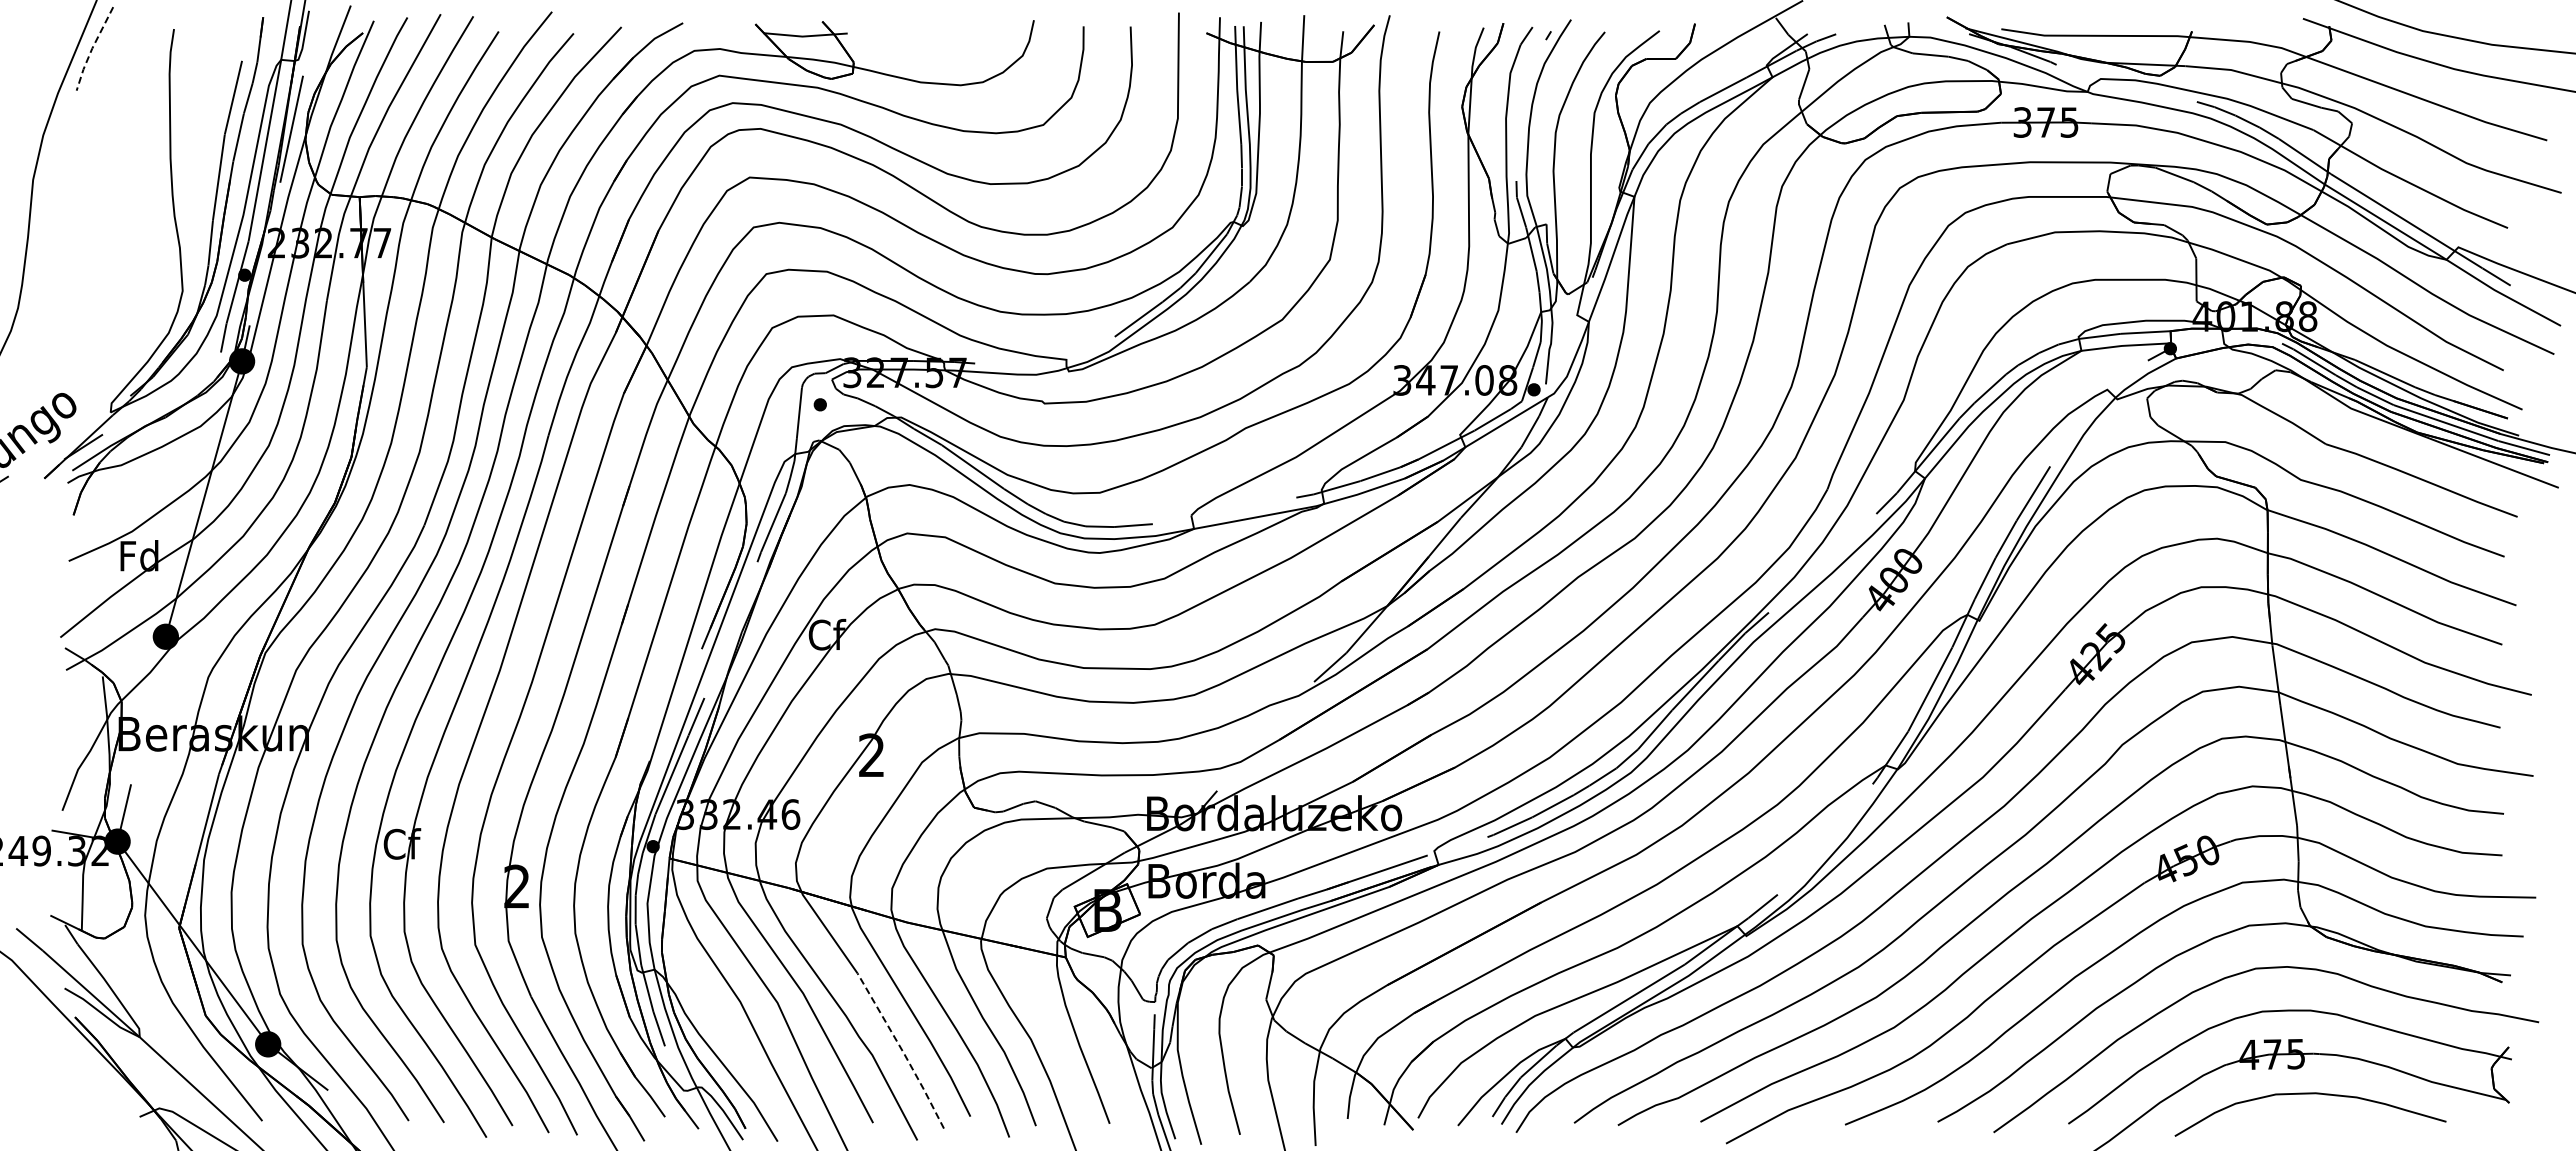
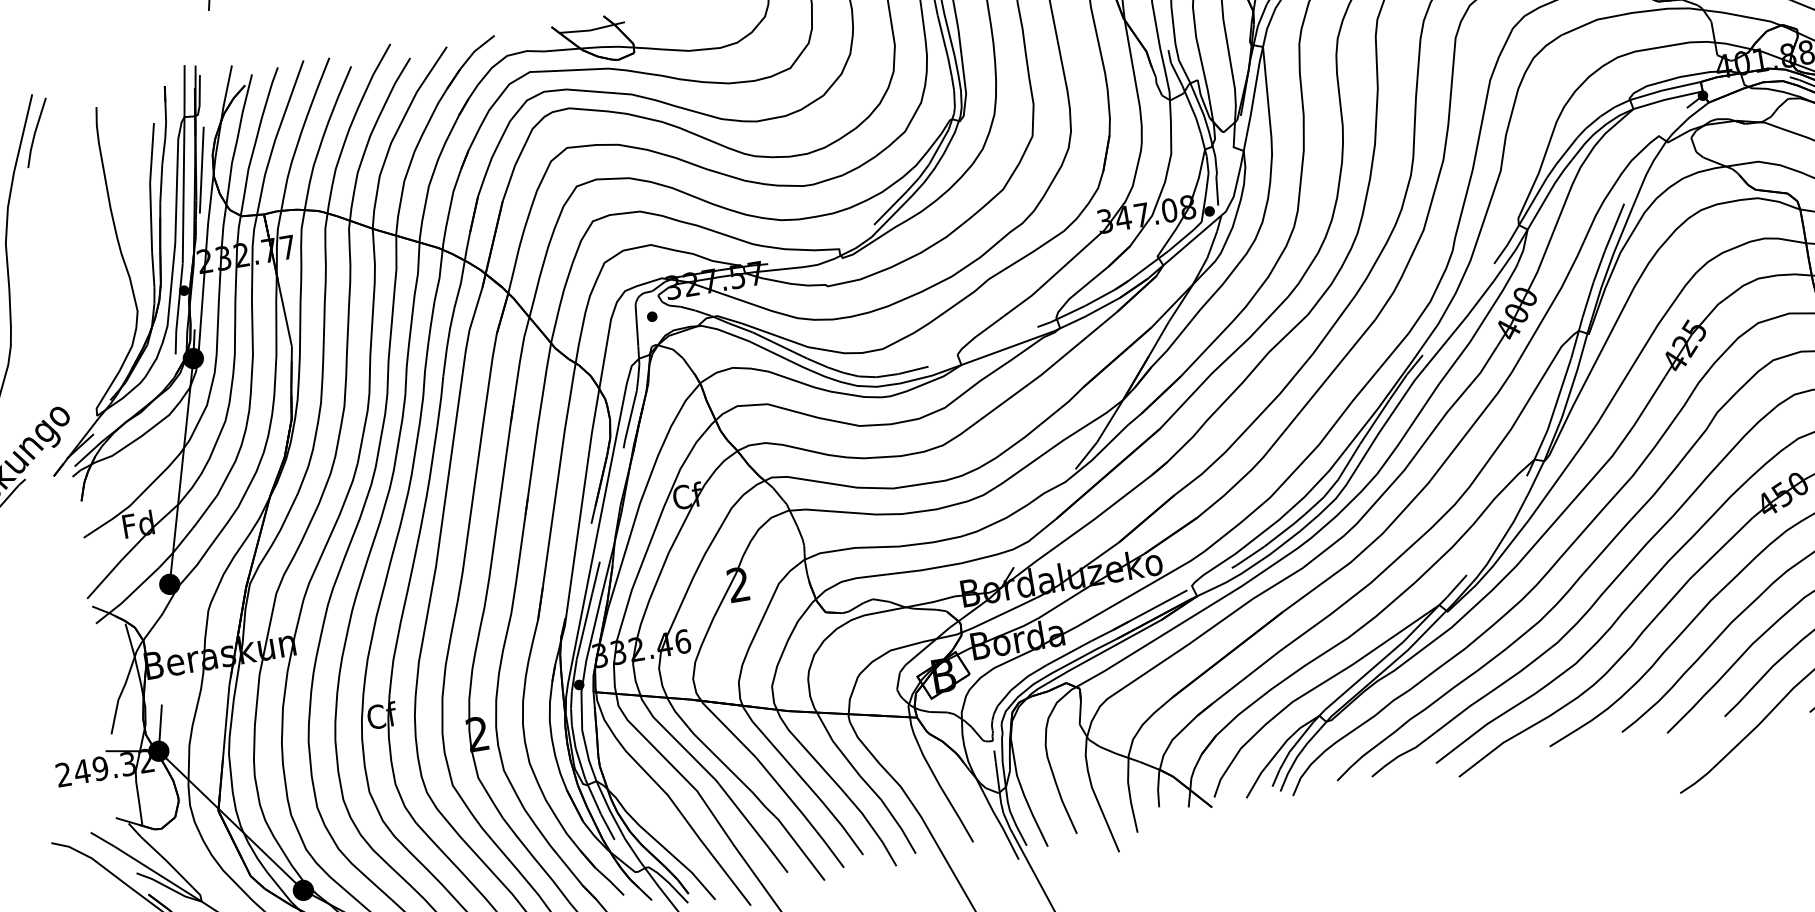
line: (92, 48) -> (35, 132), dashed -> solid
line: (902, 1051) -> (801, 812), dashed -> solid

